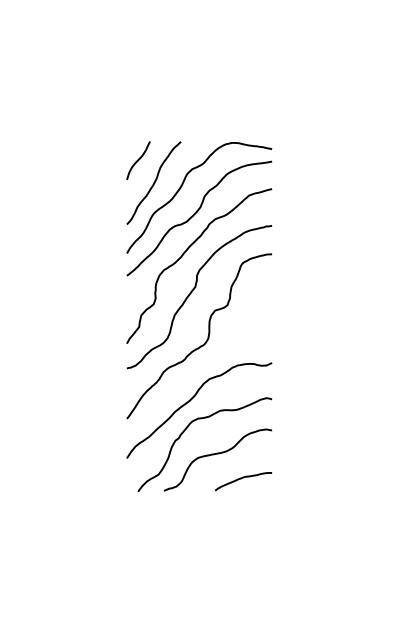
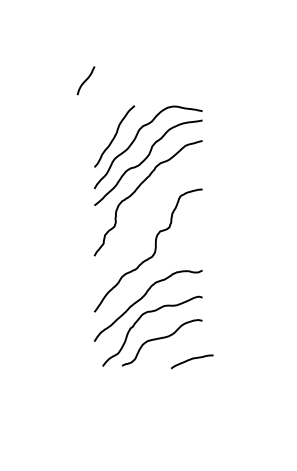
curve: (137, 160) -> (85, 80), moved
curve: (192, 293) -> (143, 218), removed
curve: (243, 478) -> (192, 359), moved

